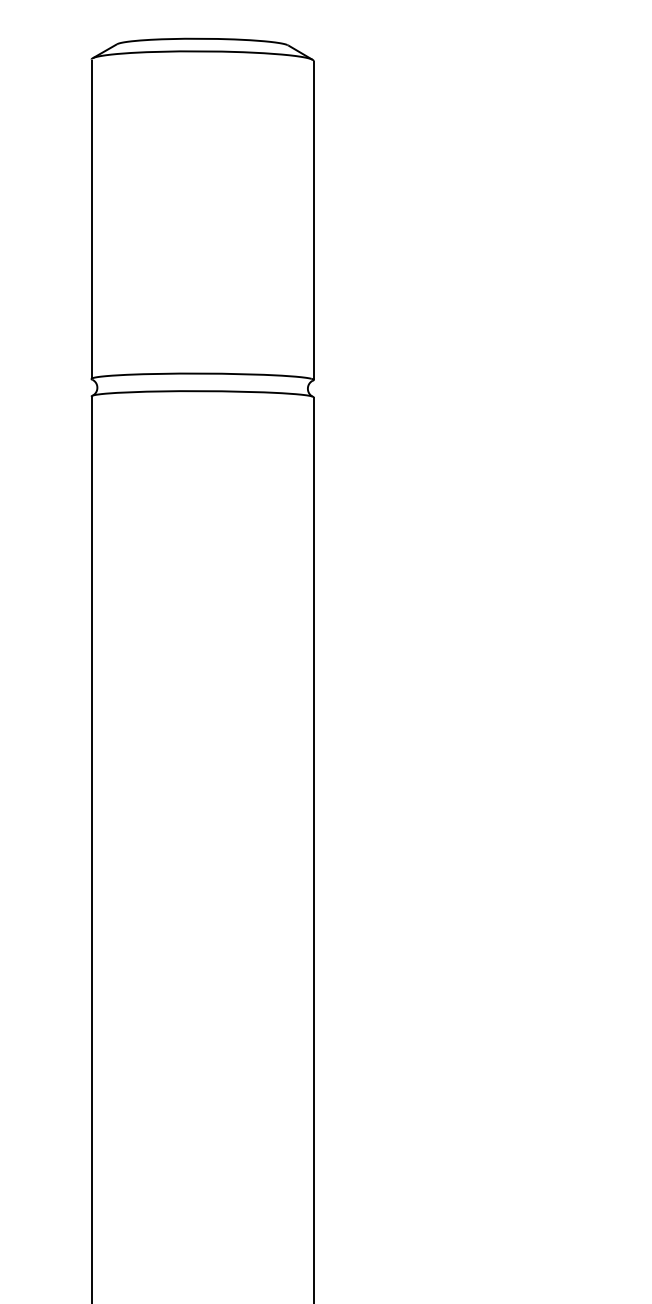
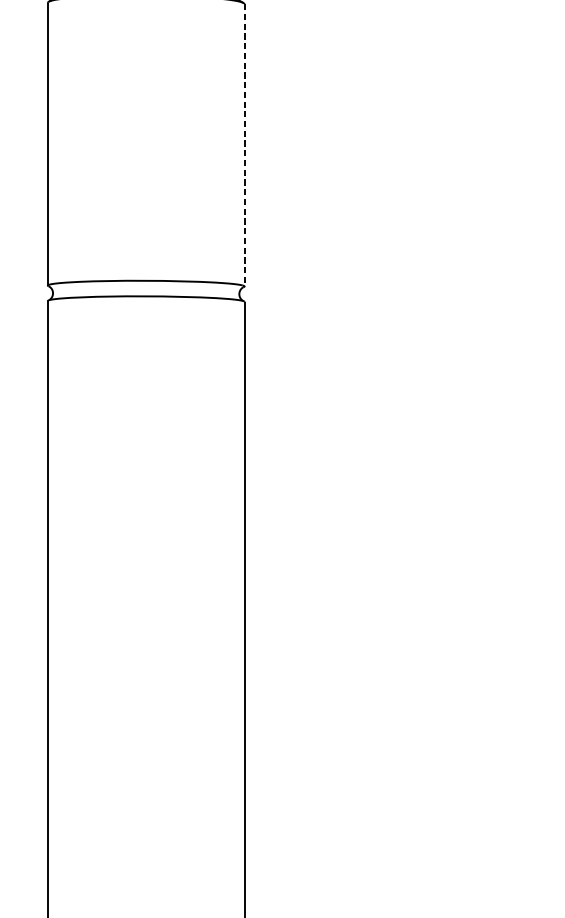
line: (313, 221) -> (244, 146), solid -> dashed

